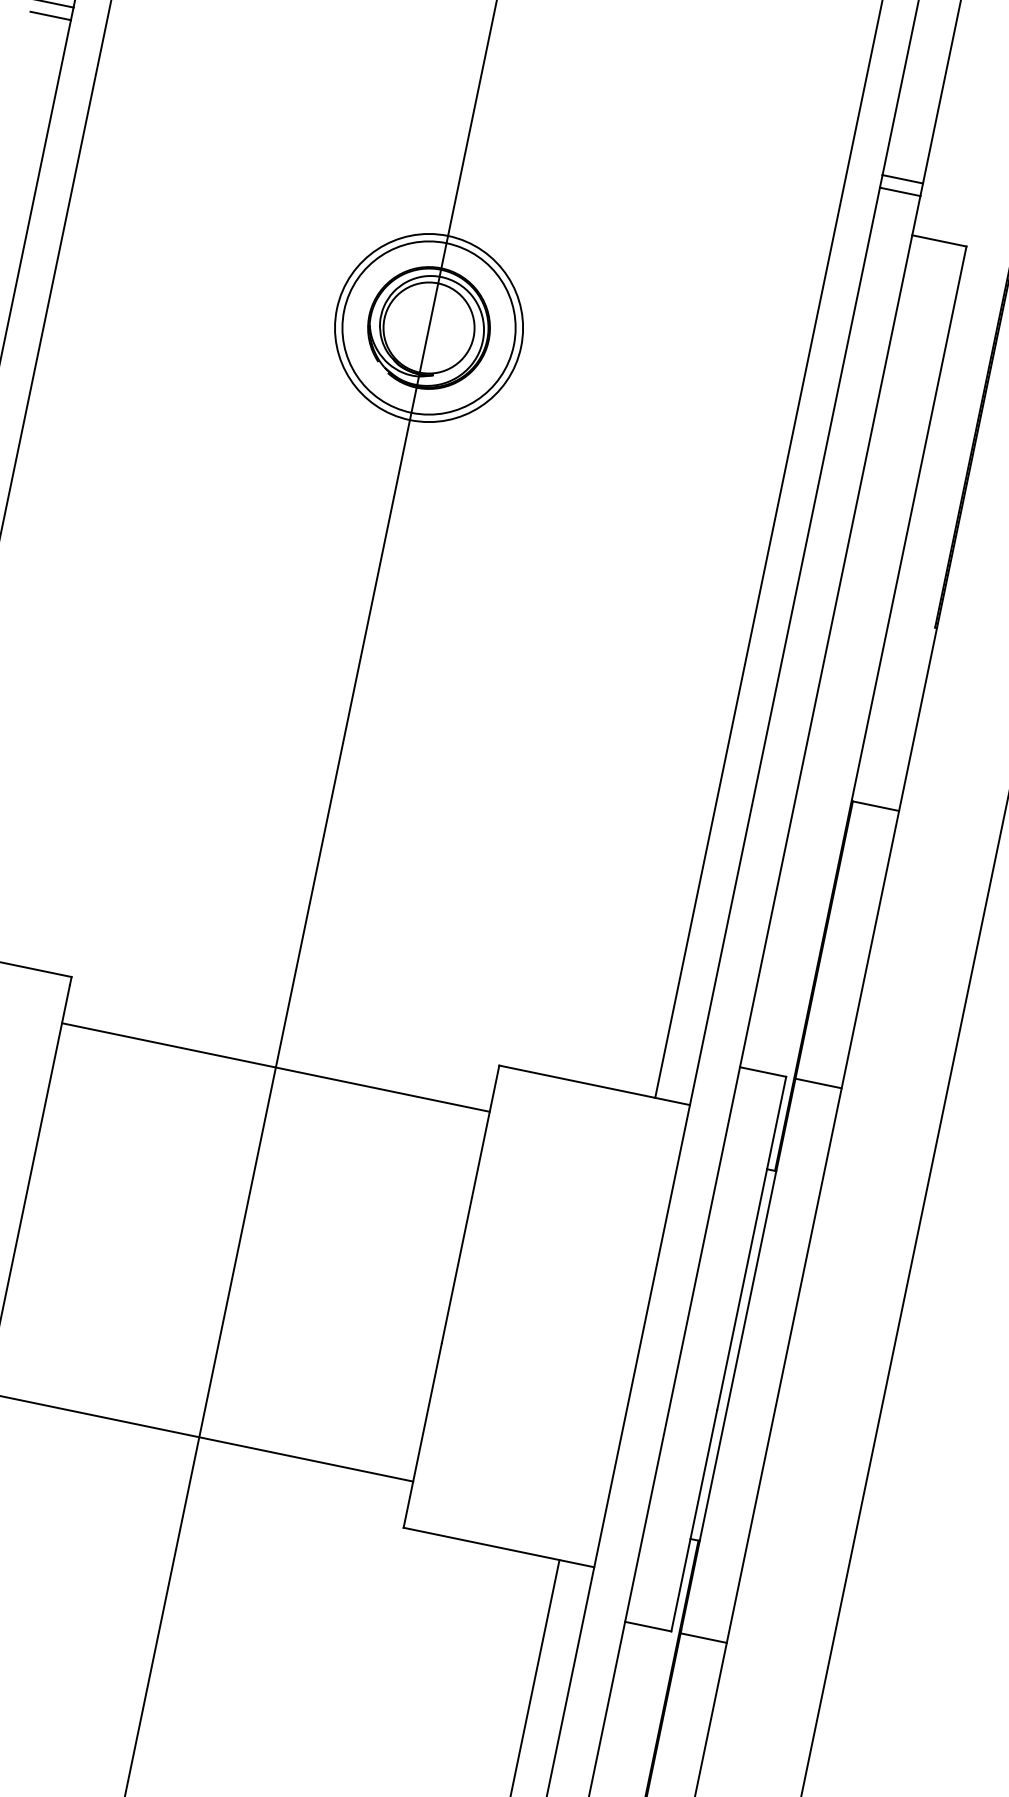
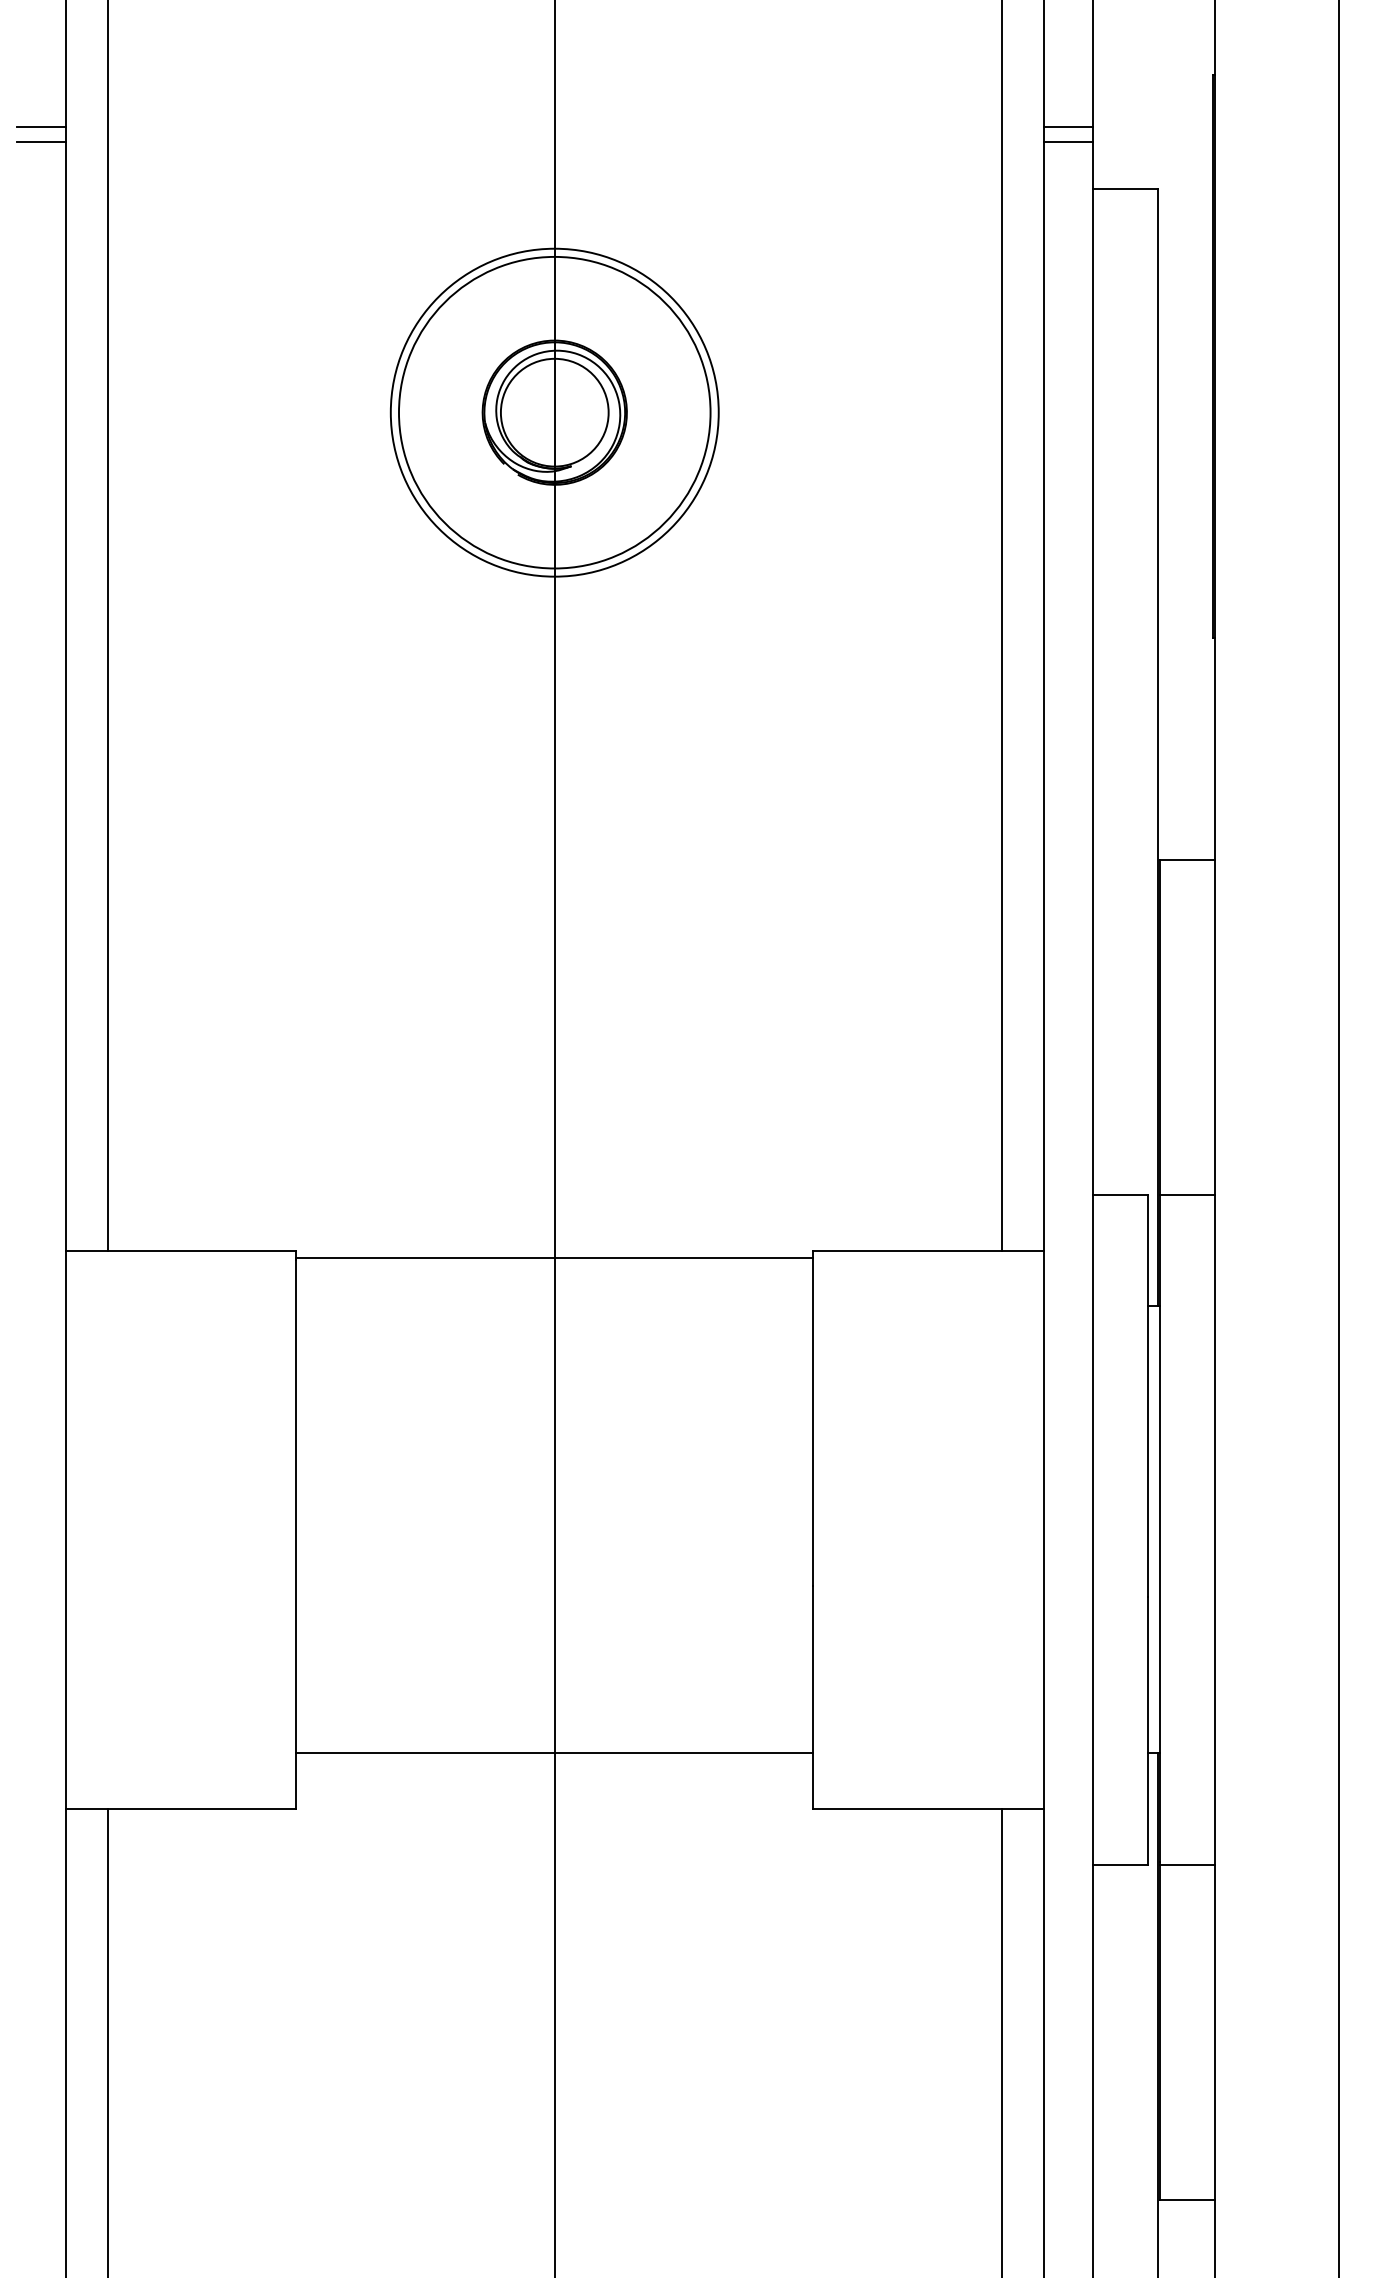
circle: (428, 327) -> (554, 412), size x1.4
circle: (428, 327) -> (554, 412), size x1.6
line: (275, 1067) -> (554, 1258), moved

